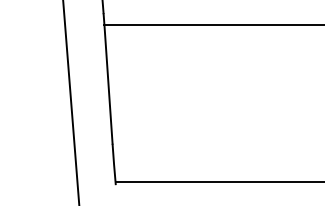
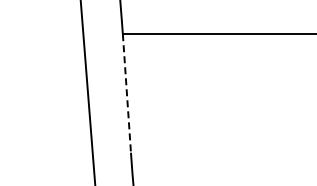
line: (108, 85) -> (126, 94), solid -> dashed

